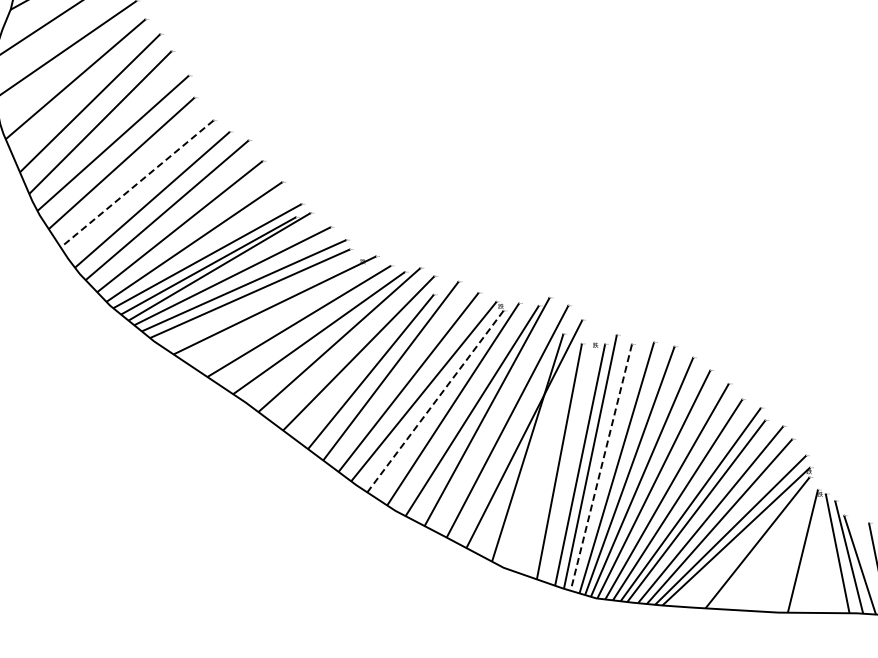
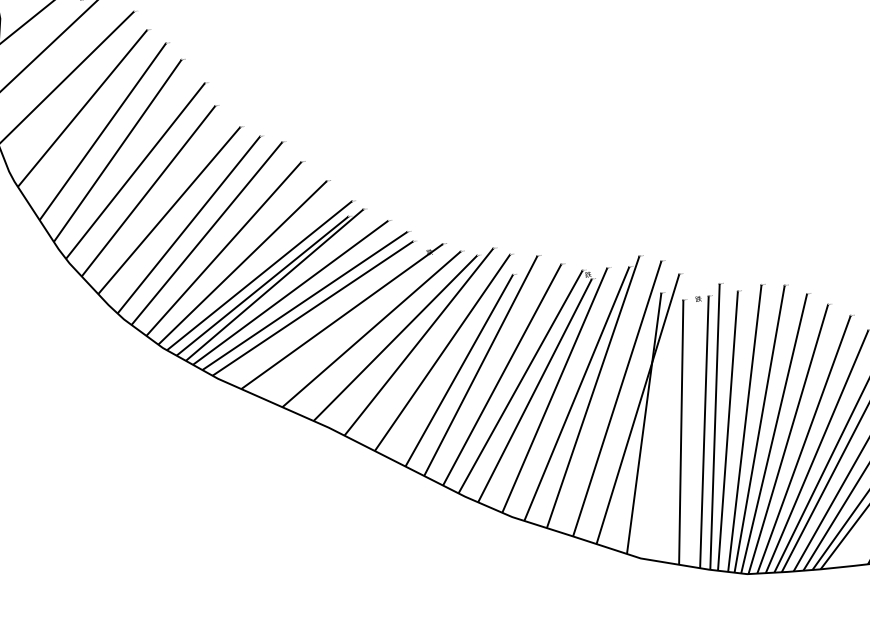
line: (136, 184) -> (168, 211), dashed -> solid
line: (435, 402) -> (535, 391), dashed -> solid
line: (601, 467) -> (728, 430), dashed -> solid

